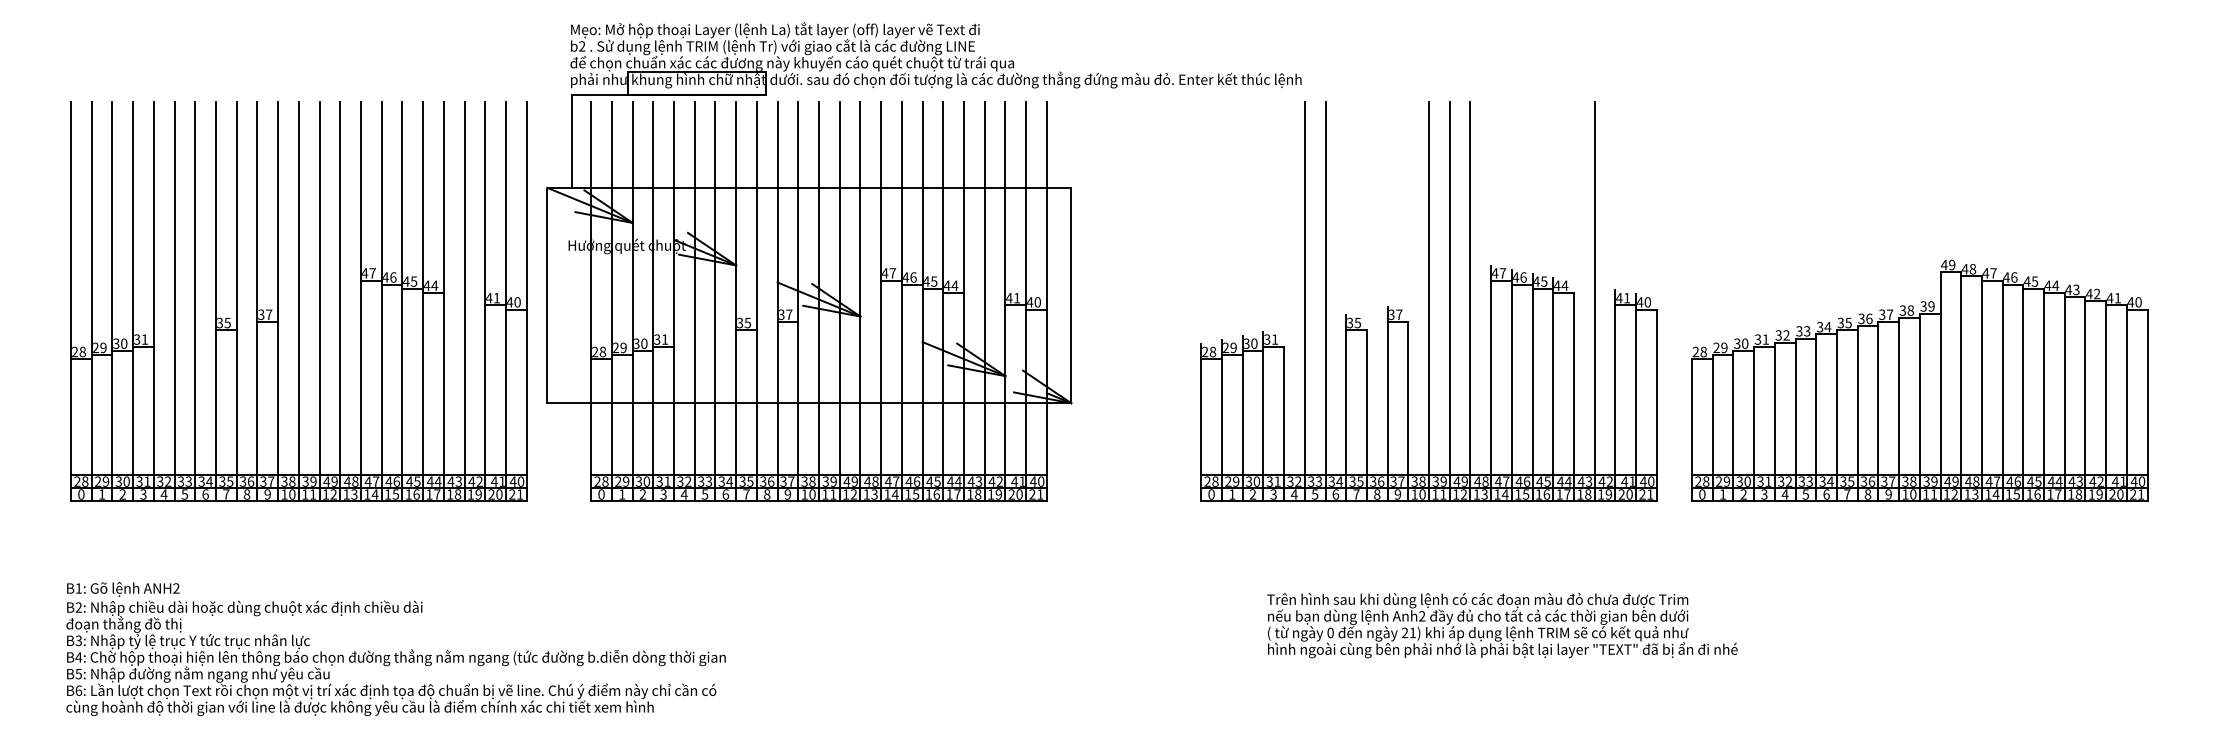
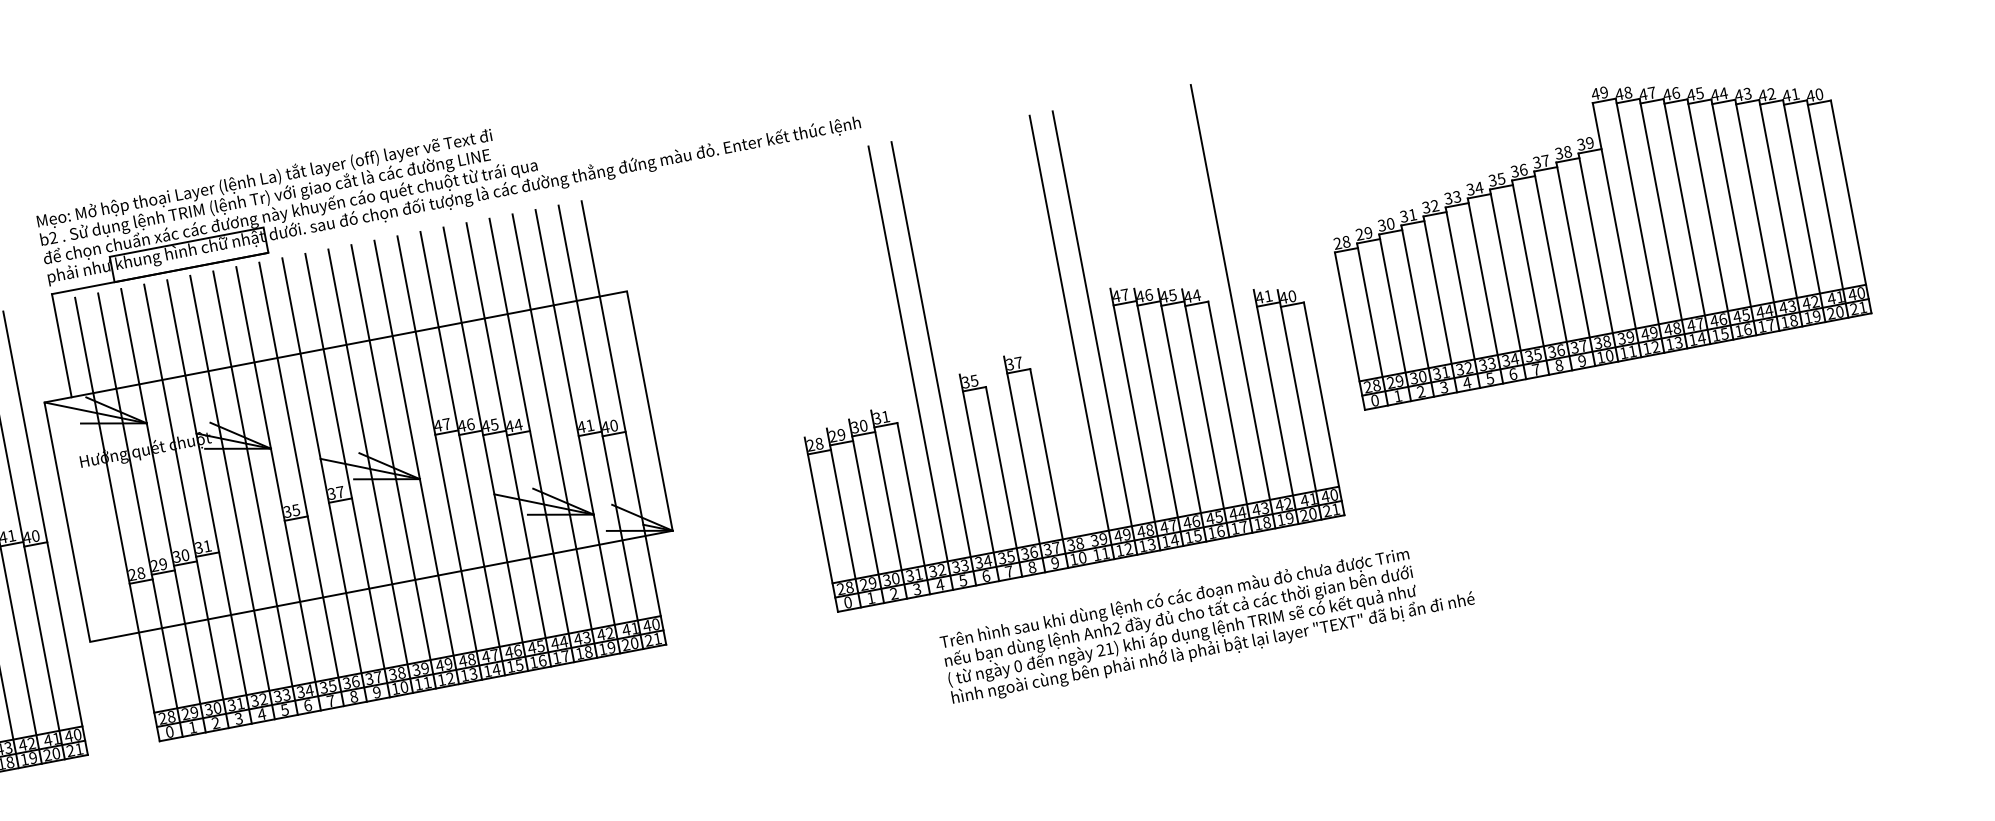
line: (1429, 301) -> (1049, 341), removed
part: (1919, 380) -> (1592, 227), moved
text: (1502, 625) -> (1207, 621), moved

